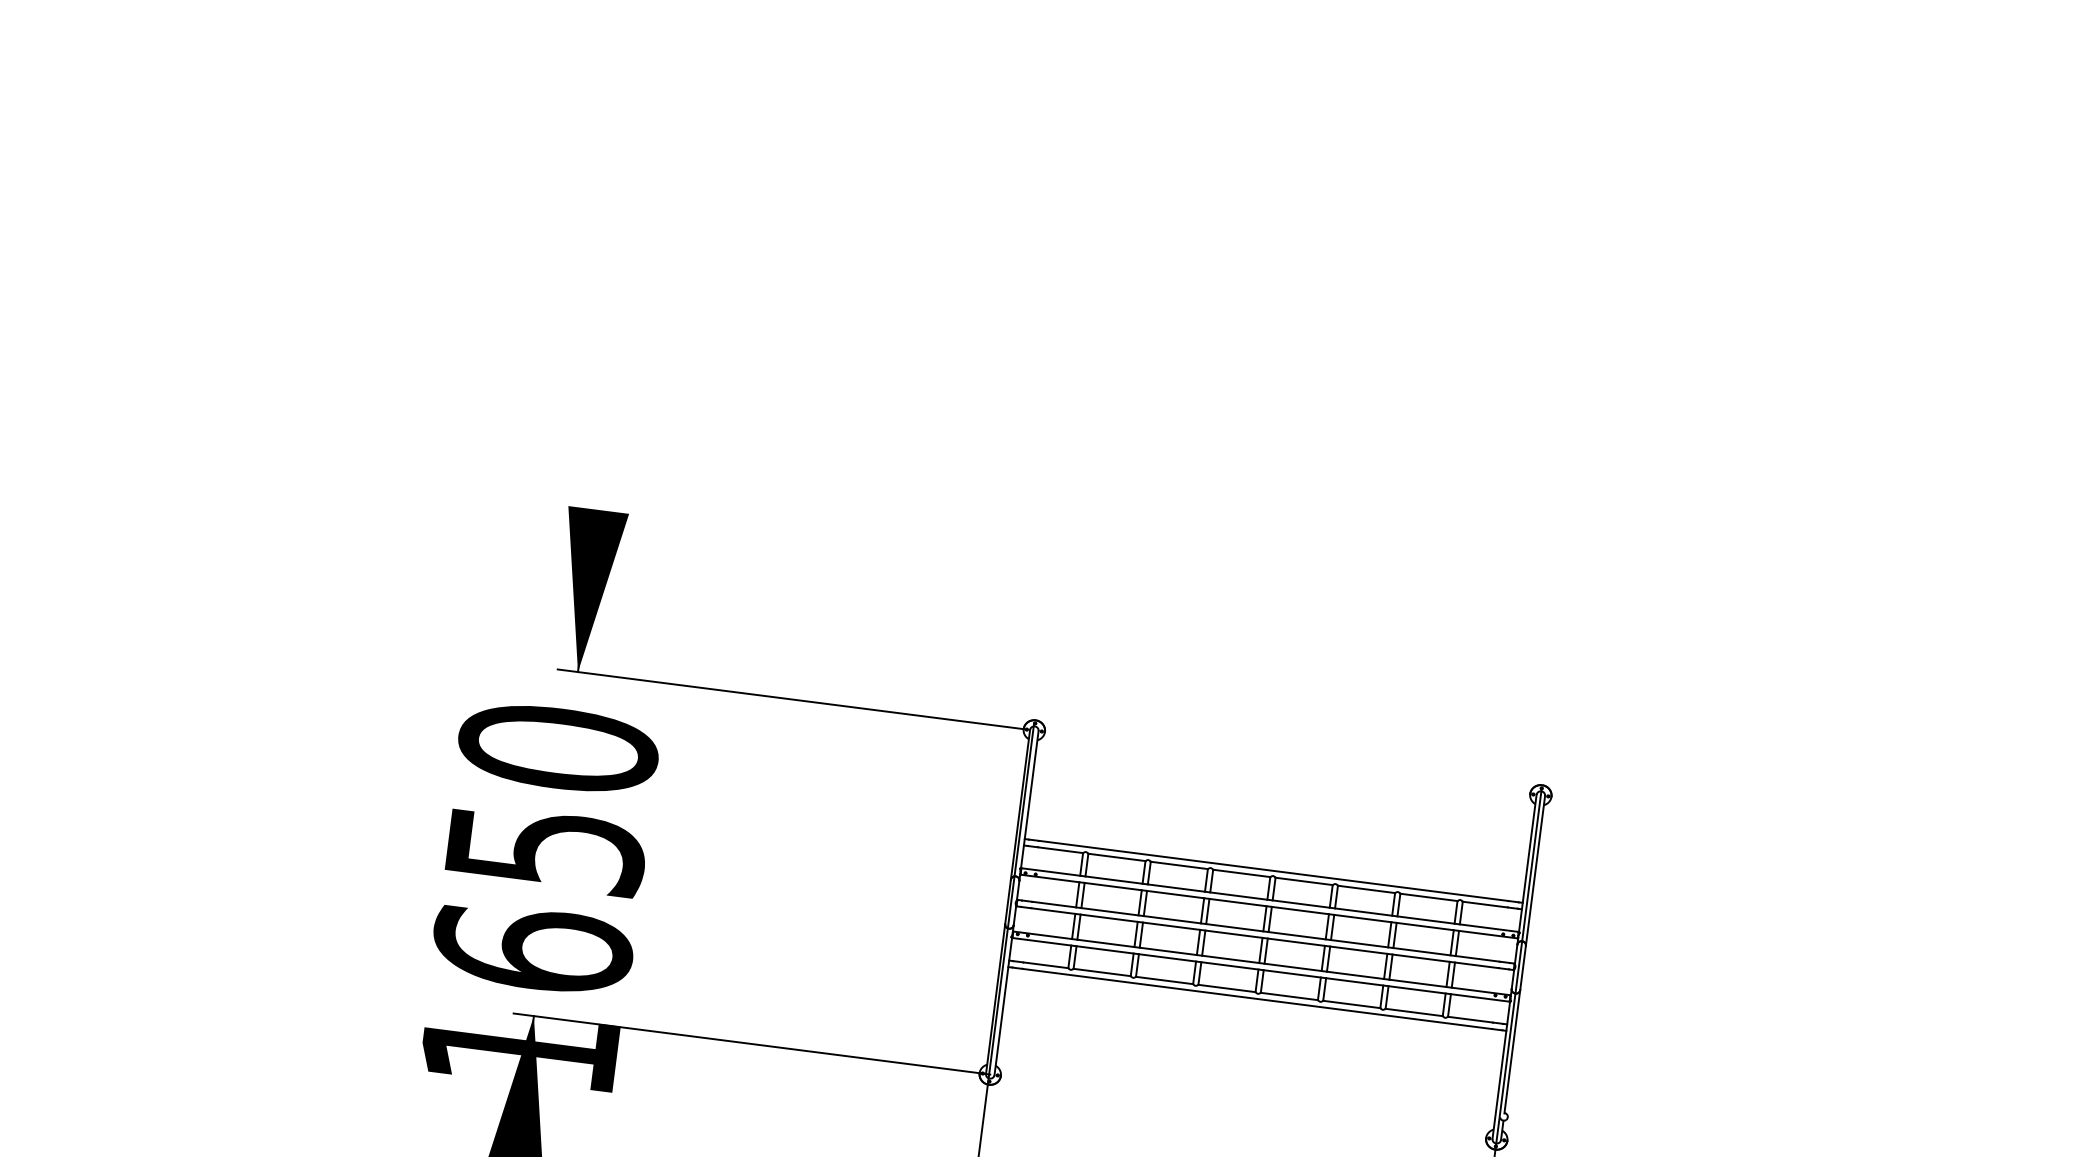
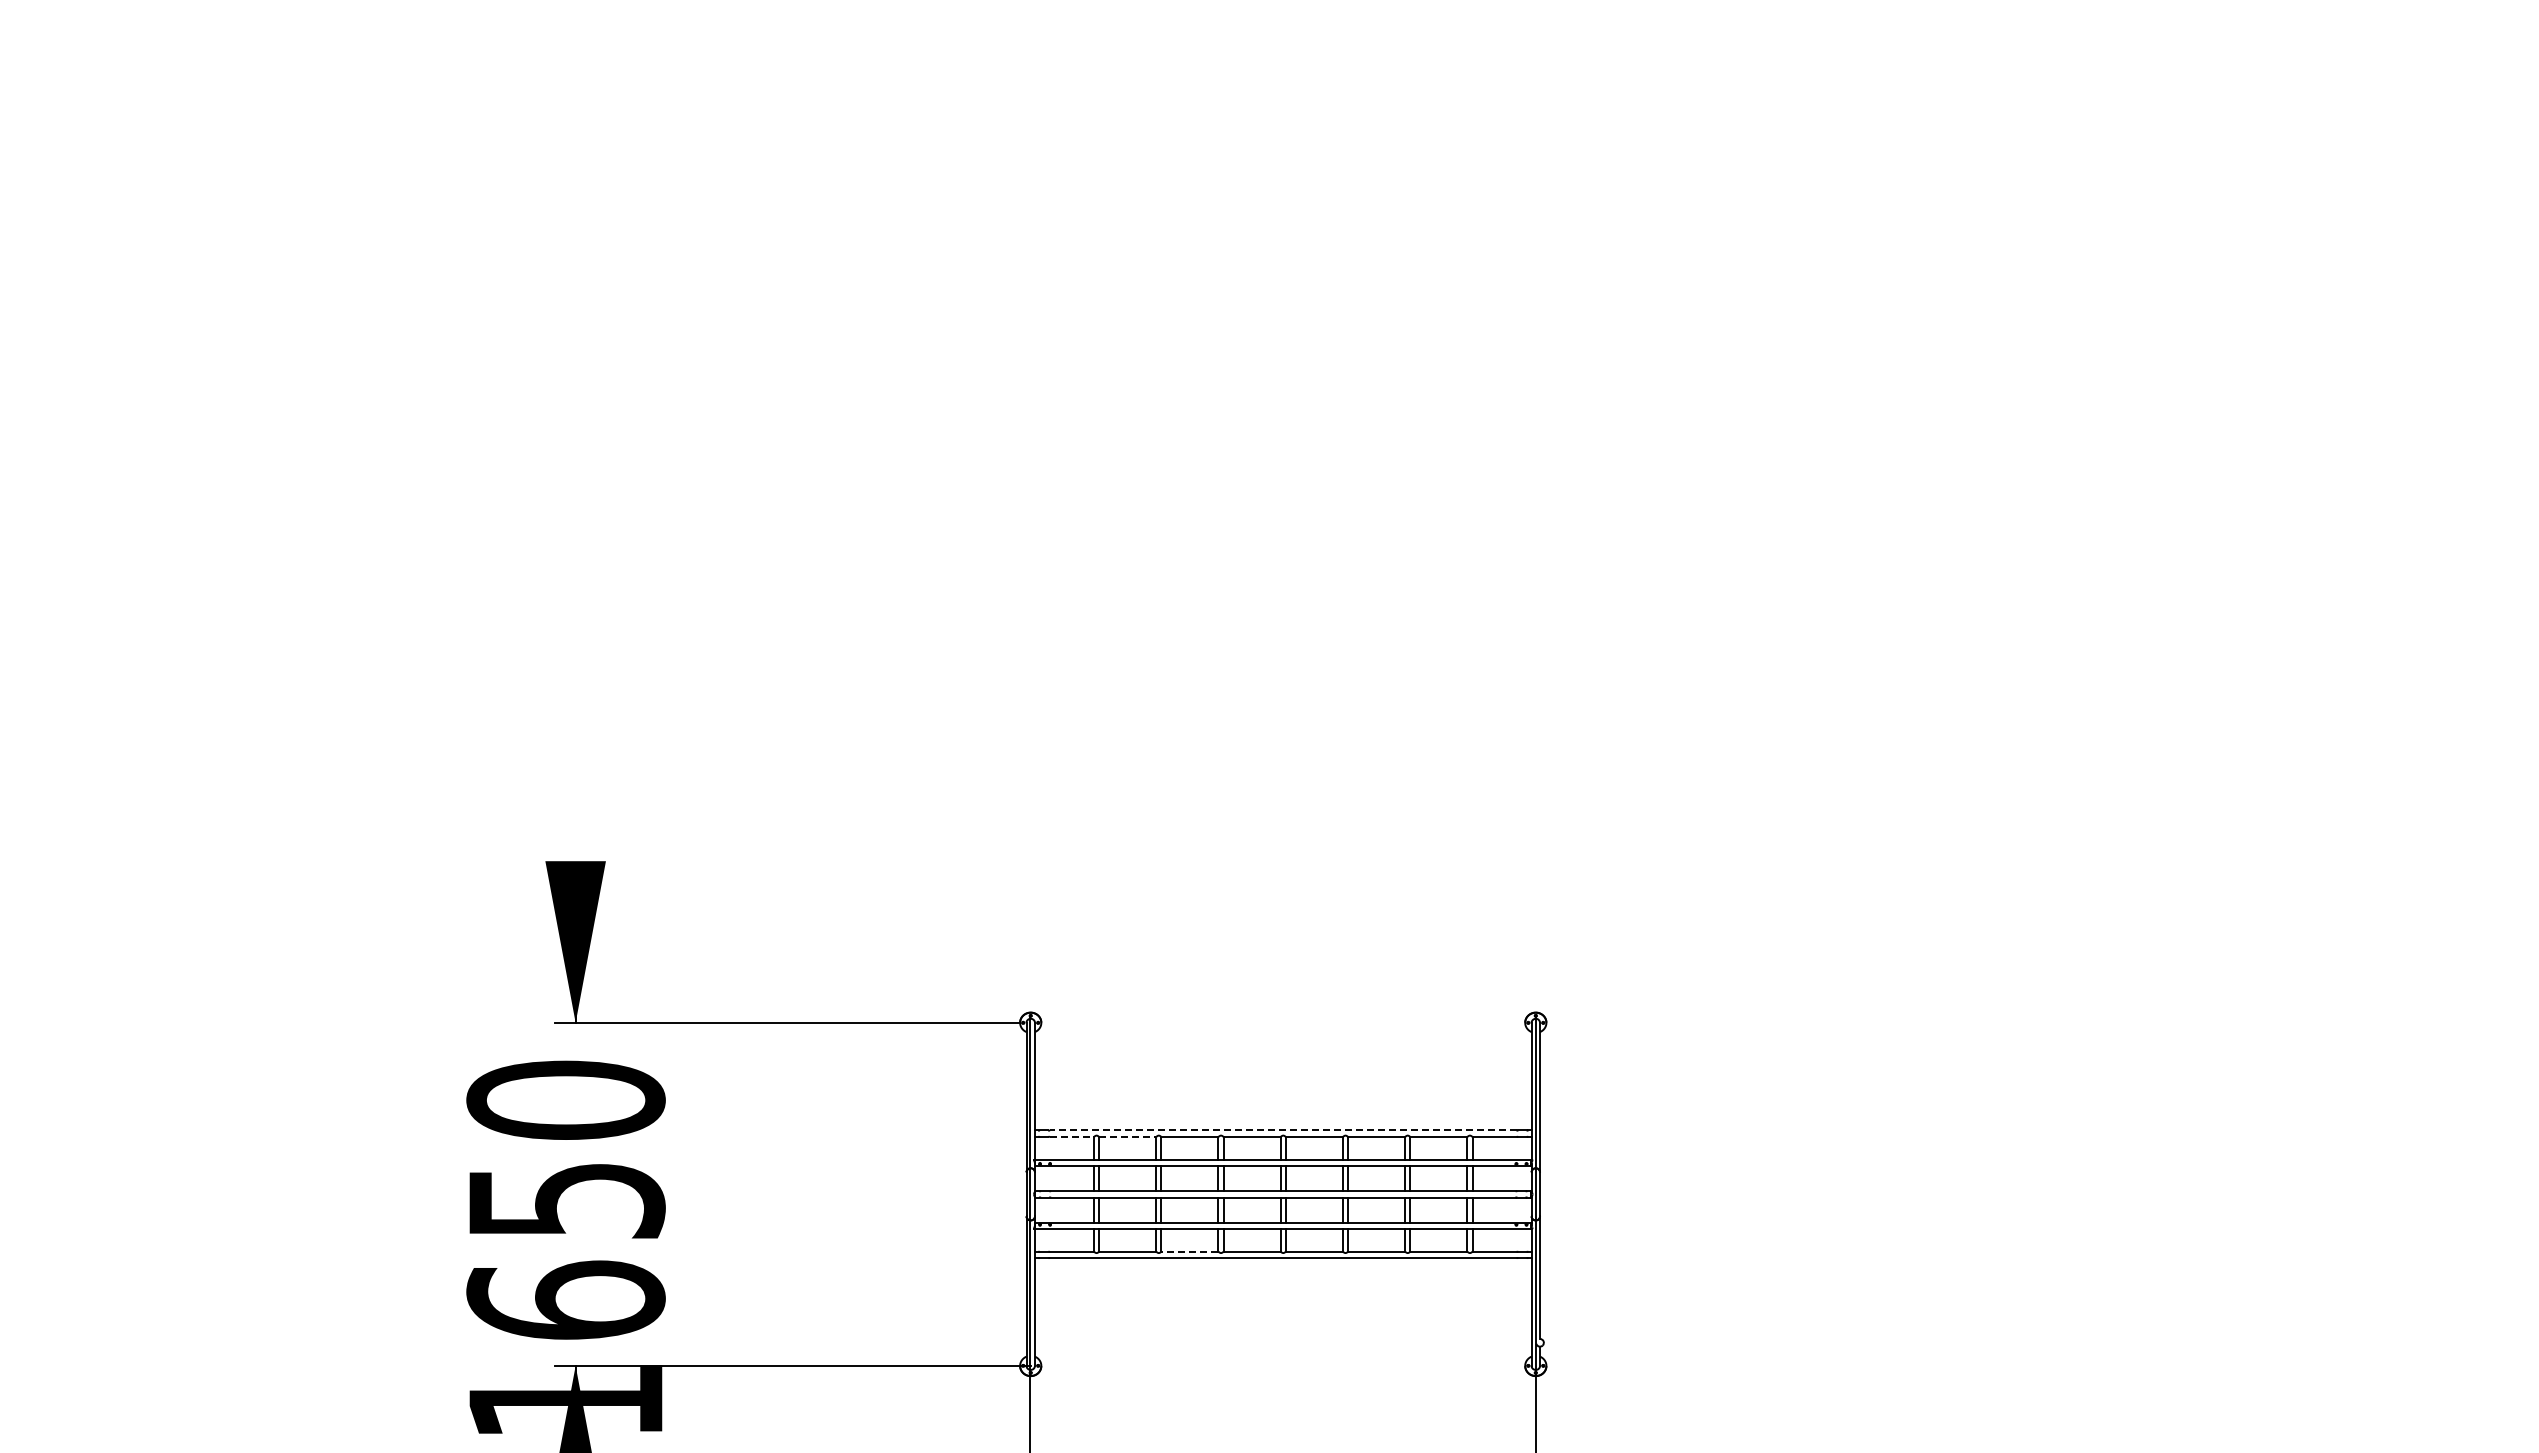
line: (1061, 849) -> (1072, 1136), solid -> dashed
line: (1117, 857) -> (1128, 1136), solid -> dashed
line: (1272, 870) -> (1282, 1130), solid -> dashed
line: (1164, 980) -> (1189, 1251), solid -> dashed

